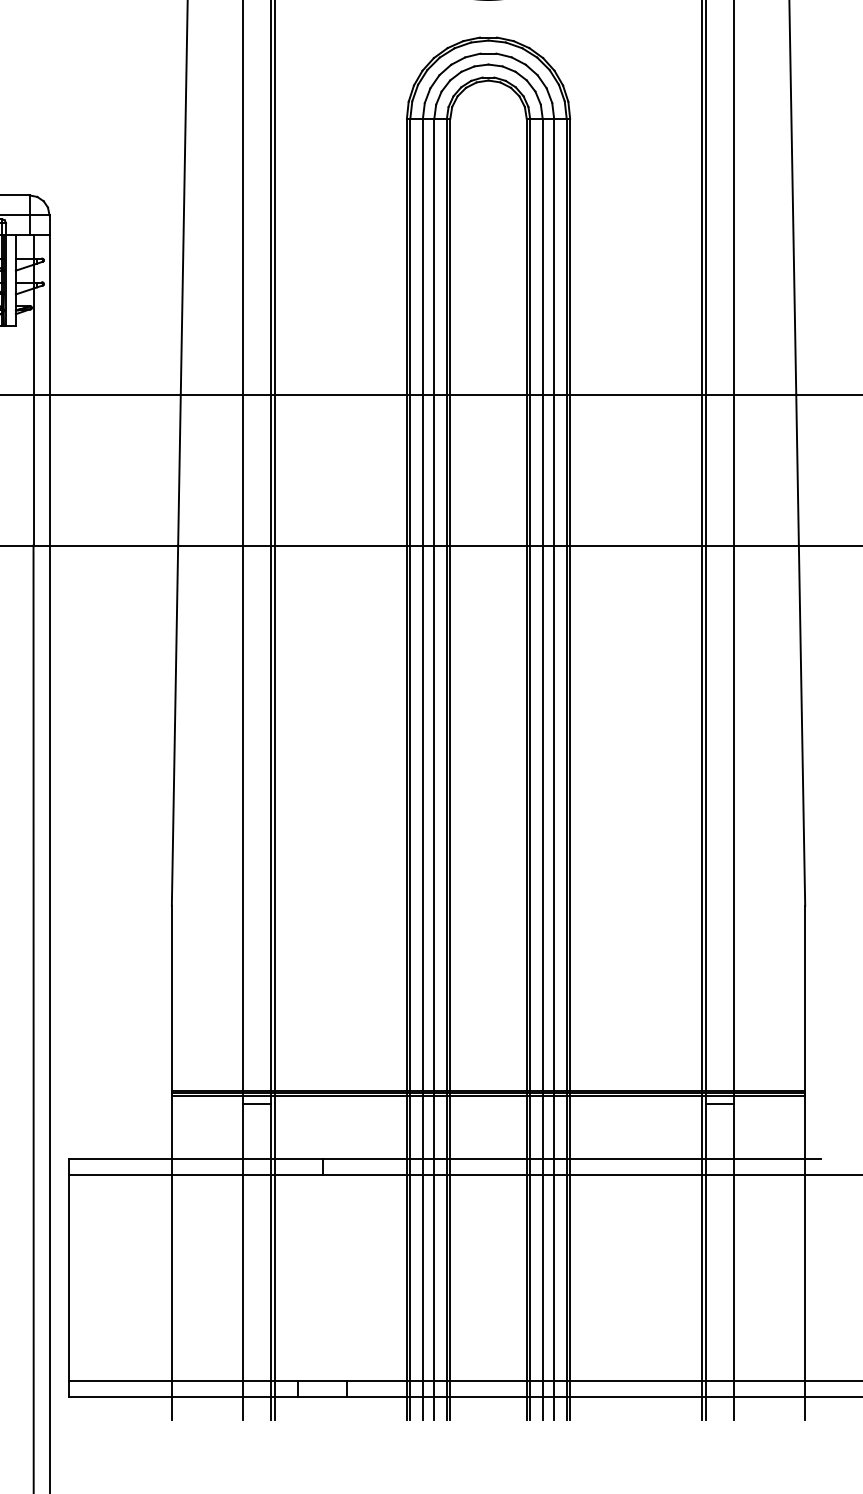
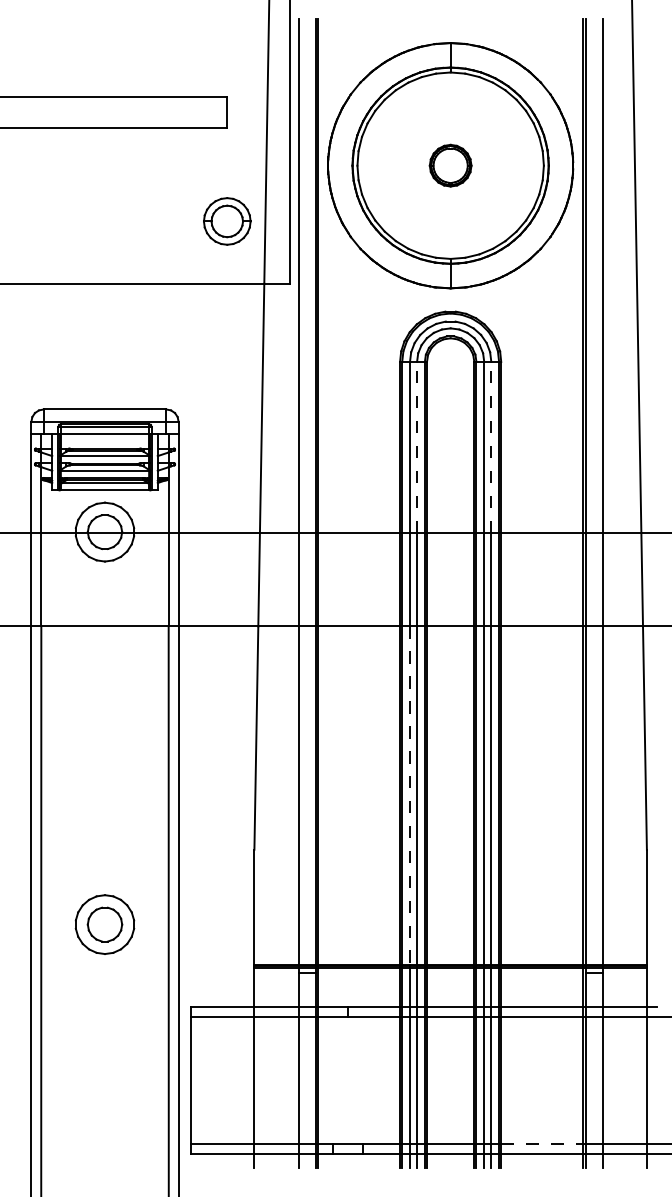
line: (435, 256) -> (417, 447), solid -> dashed
line: (554, 256) -> (491, 447), solid -> dashed
line: (423, 819) -> (410, 796), solid -> dashed
line: (636, 1381) -> (542, 1144), solid -> dashed

